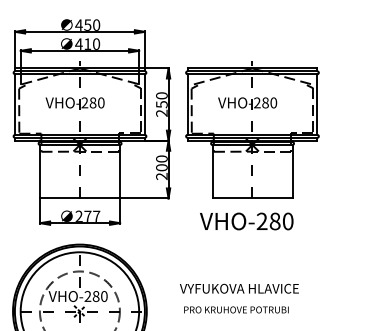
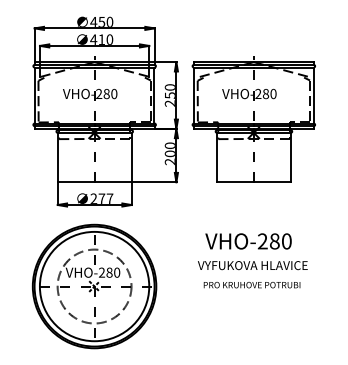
text: (246, 221) -> (248, 241), moved
text: (239, 288) -> (252, 265), moved
text: (235, 310) -> (251, 285), moved

